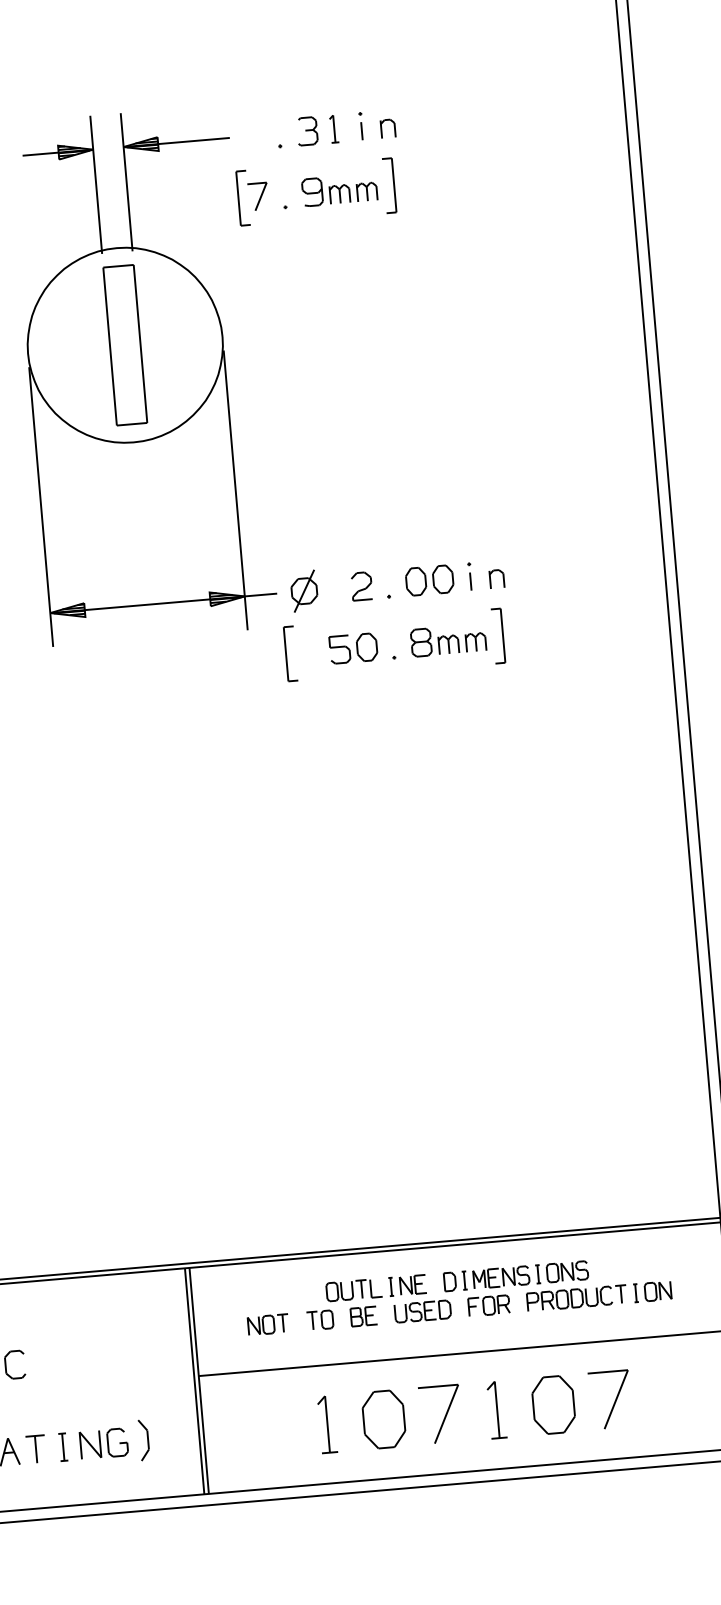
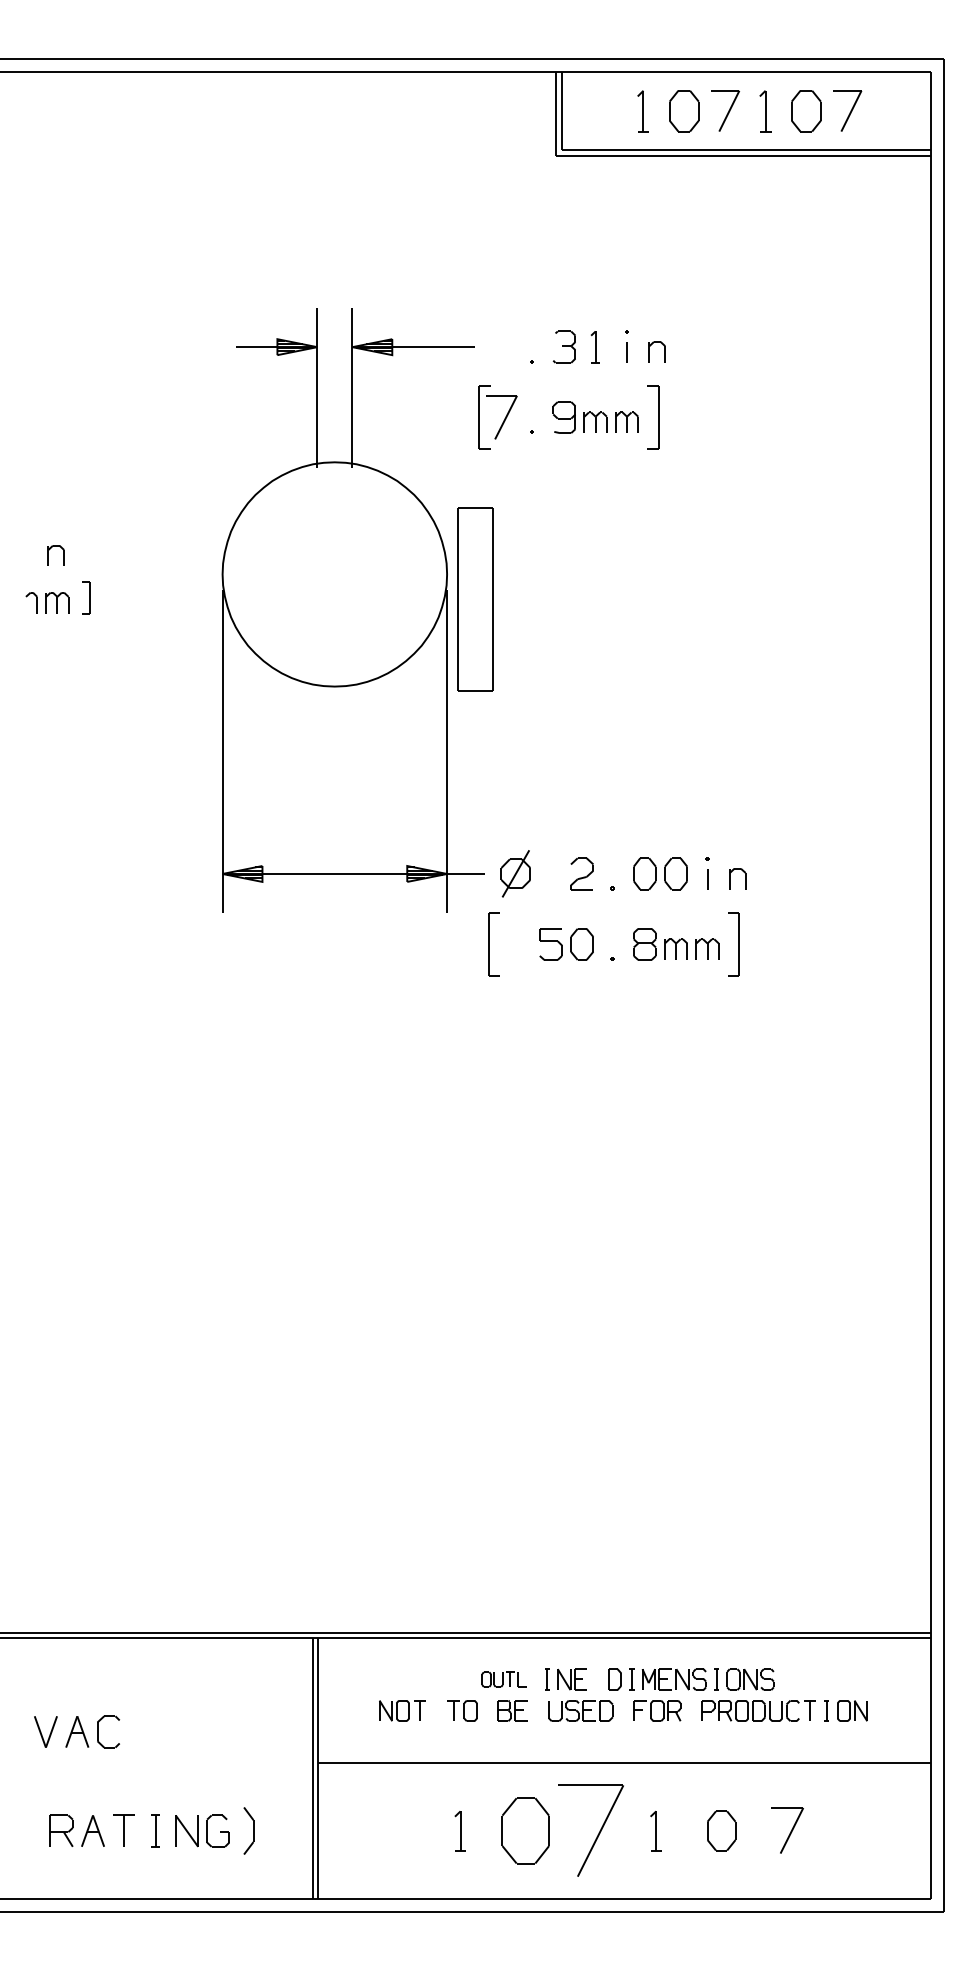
part: (258, 196) -> (502, 417), size x1.4
part: (124, 345) -> (475, 599), moved
part: (353, 1290) -> (503, 1679), size x0.7
part: (610, 1399) -> (787, 1830), size x0.7
part: (553, 1404) -> (721, 1830), size x0.6
part: (496, 1409) -> (655, 1830), size x0.6
part: (440, 1414) -> (591, 1830), size x1.4
part: (327, 1424) -> (460, 1830), size x0.6

